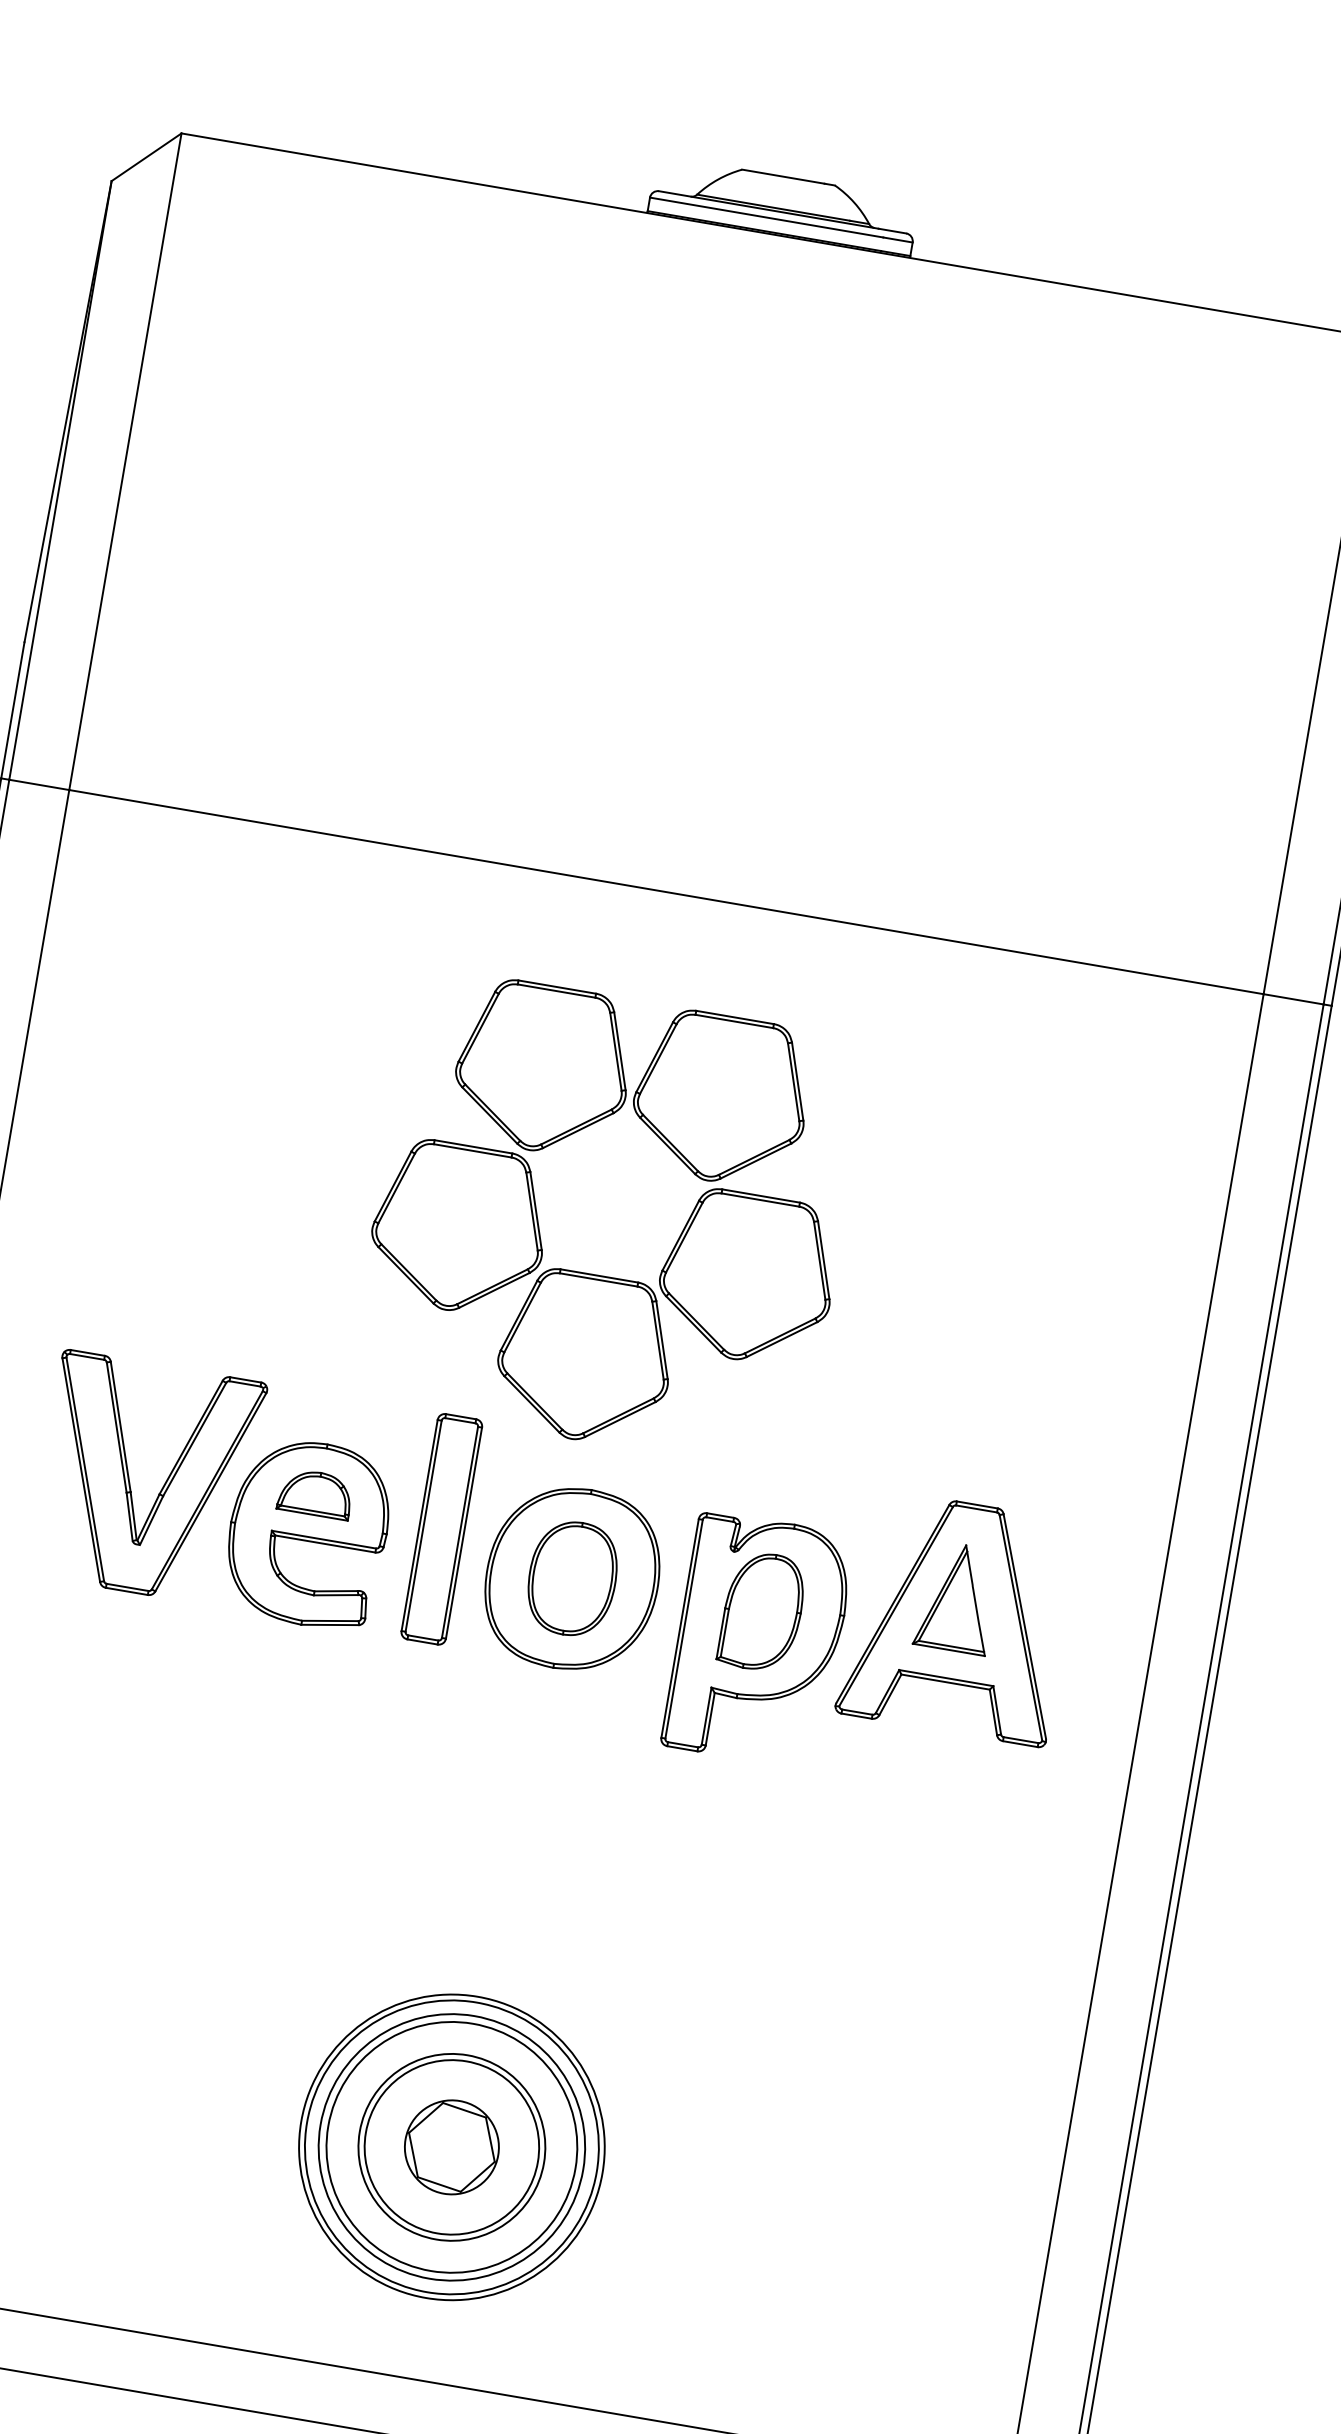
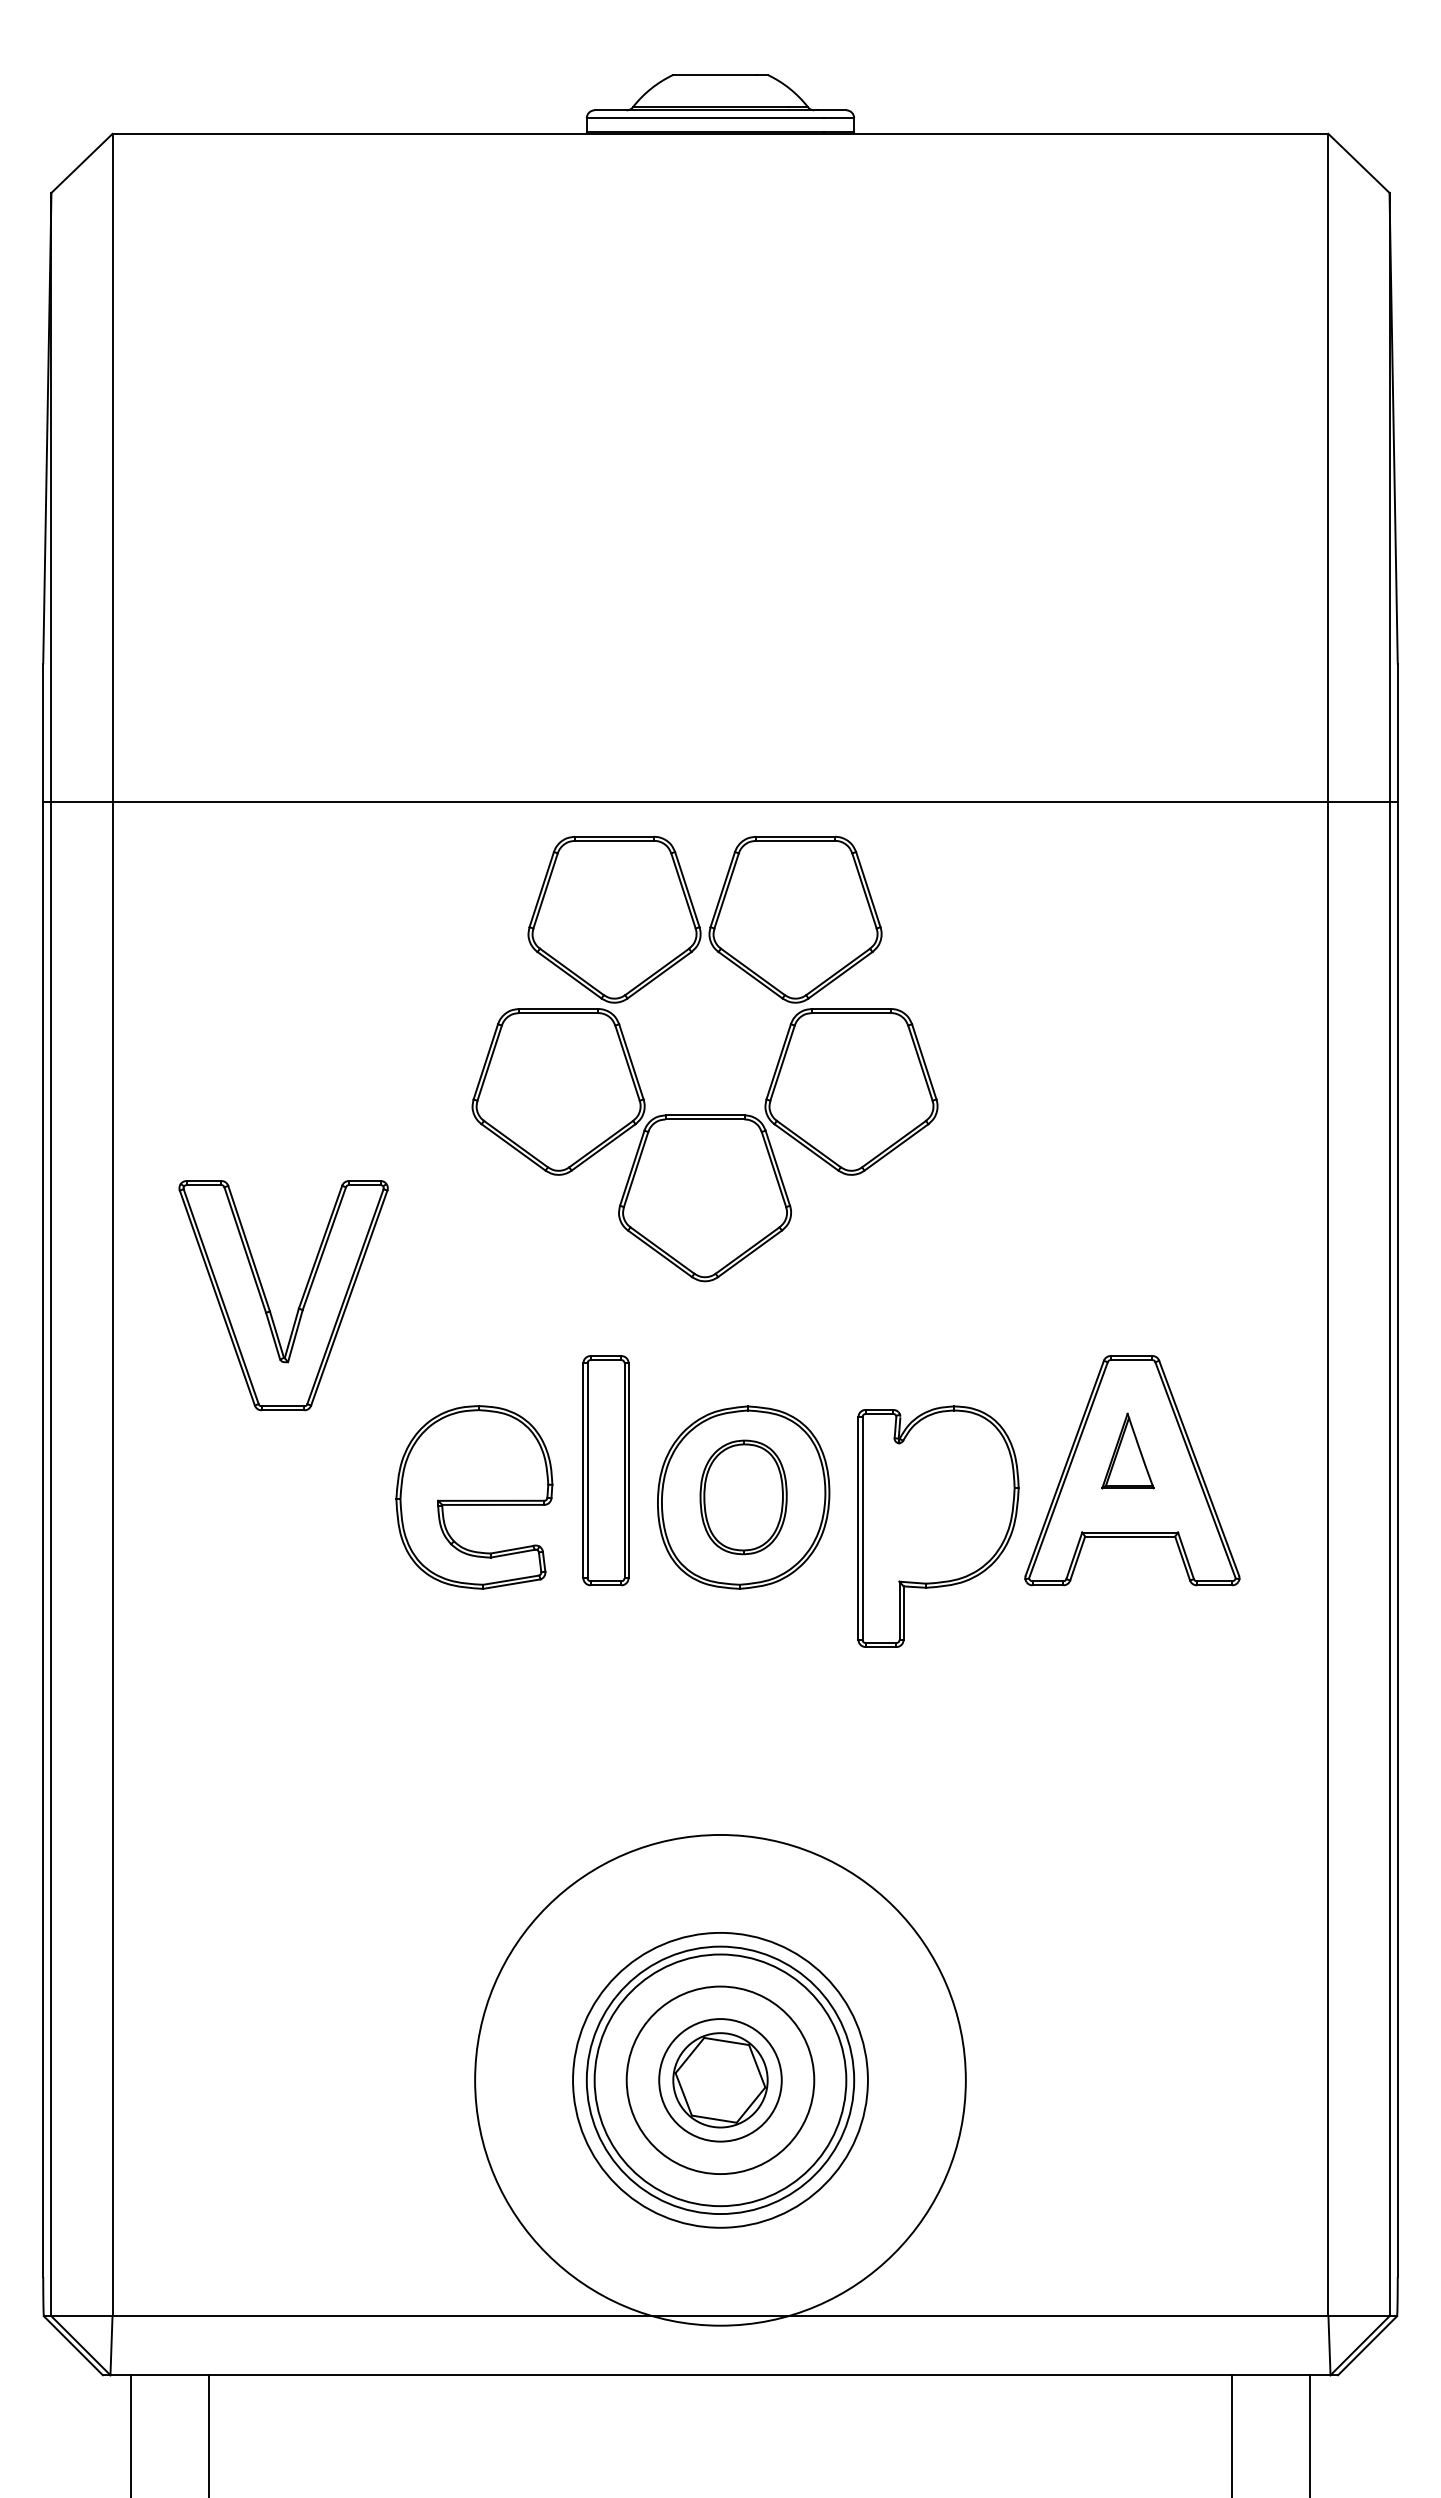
part: (599, 1274) -> (704, 1114), moved
part: (130, 1480) -> (267, 1300), moved
part: (316, 1493) -> (475, 1456), removed
part: (957, 1597) -> (1127, 1450), size x0.7
part: (762, 1611) -> (937, 1497), removed
circle: (452, 2146) -> (720, 2079), size x0.7
circle: (452, 2146) -> (720, 2079), size x1.6

